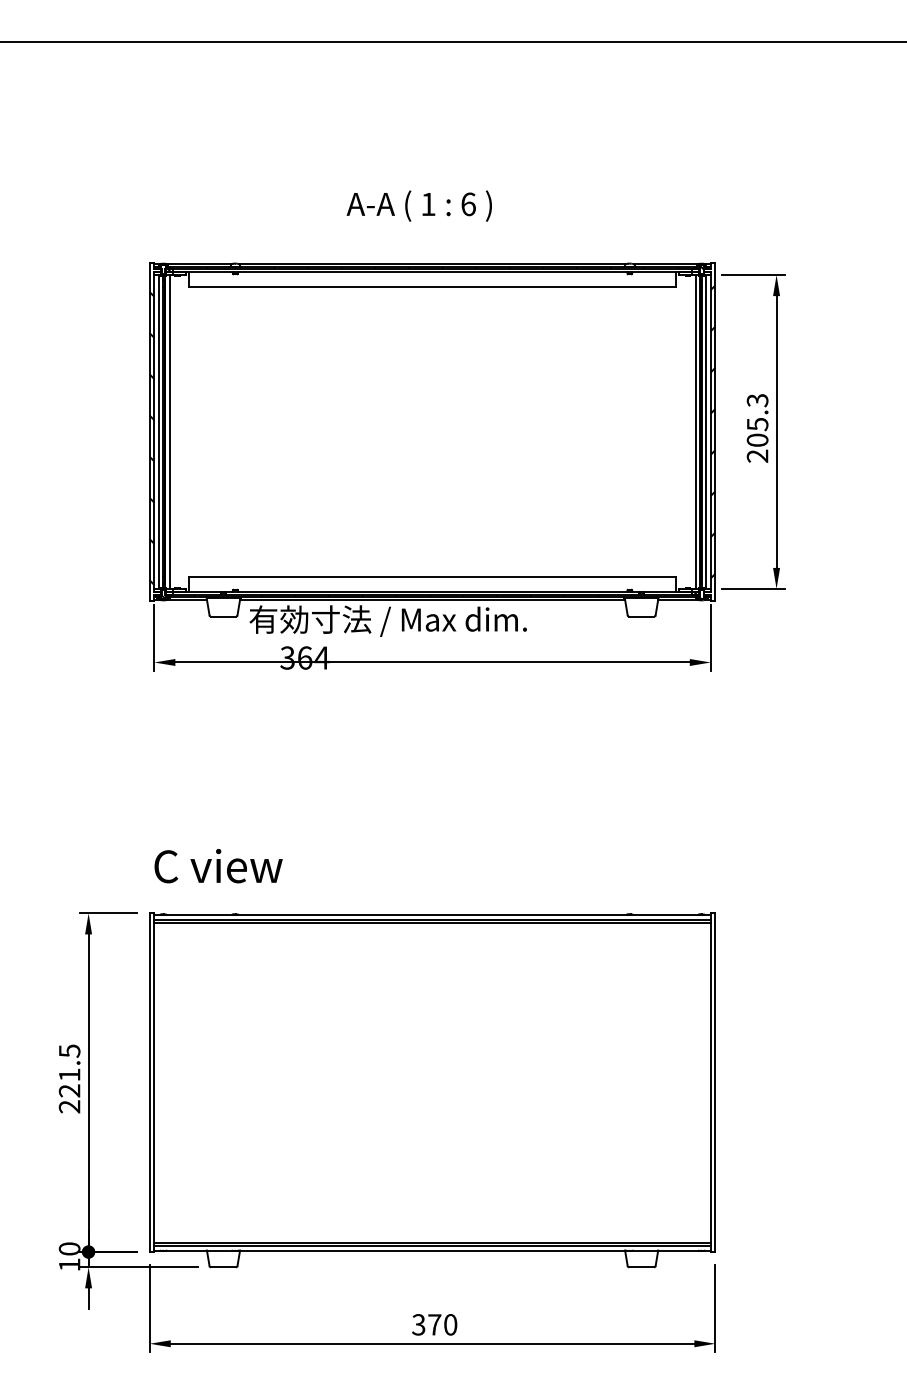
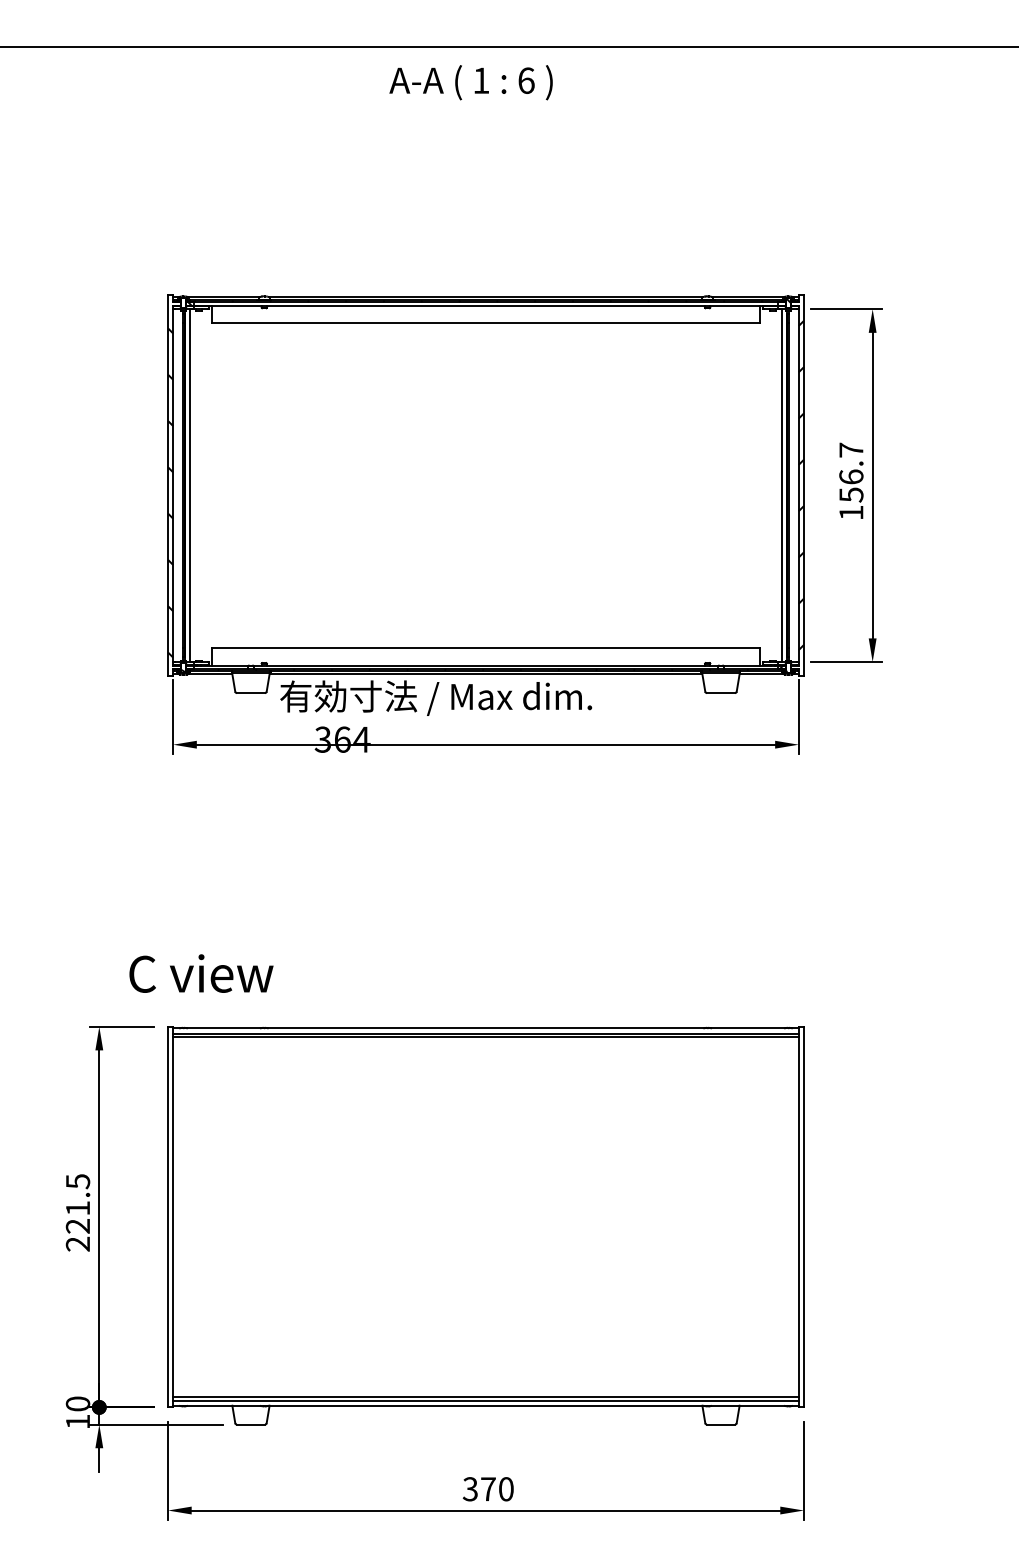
text: (418, 205) -> (470, 82), moved
text: (757, 428) -> (851, 481), 205.3 -> 156.7
line: (159, 431) -> (178, 485), removed
line: (706, 431) -> (793, 485), removed
text: (218, 866) -> (201, 973), moved

